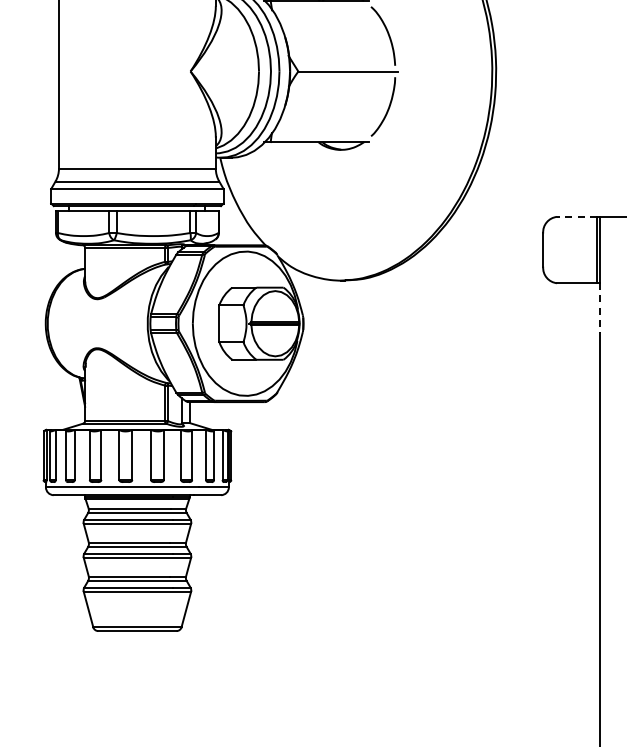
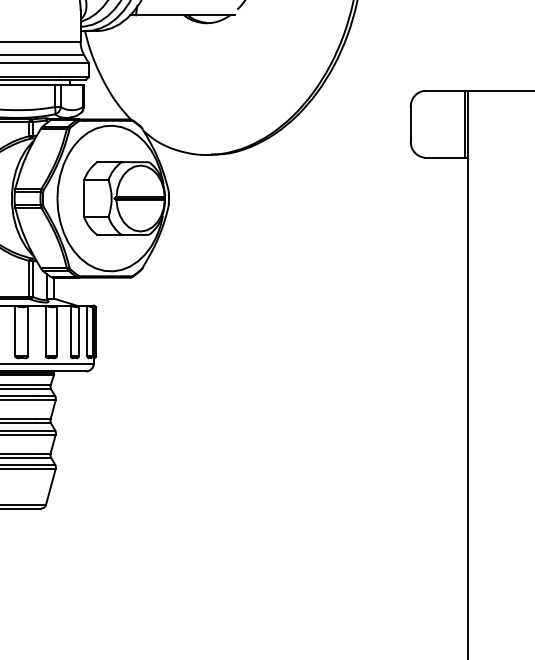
line: (577, 216) -> (445, 90), dashed -> solid
line: (599, 308) -> (467, 183), dashed -> solid

